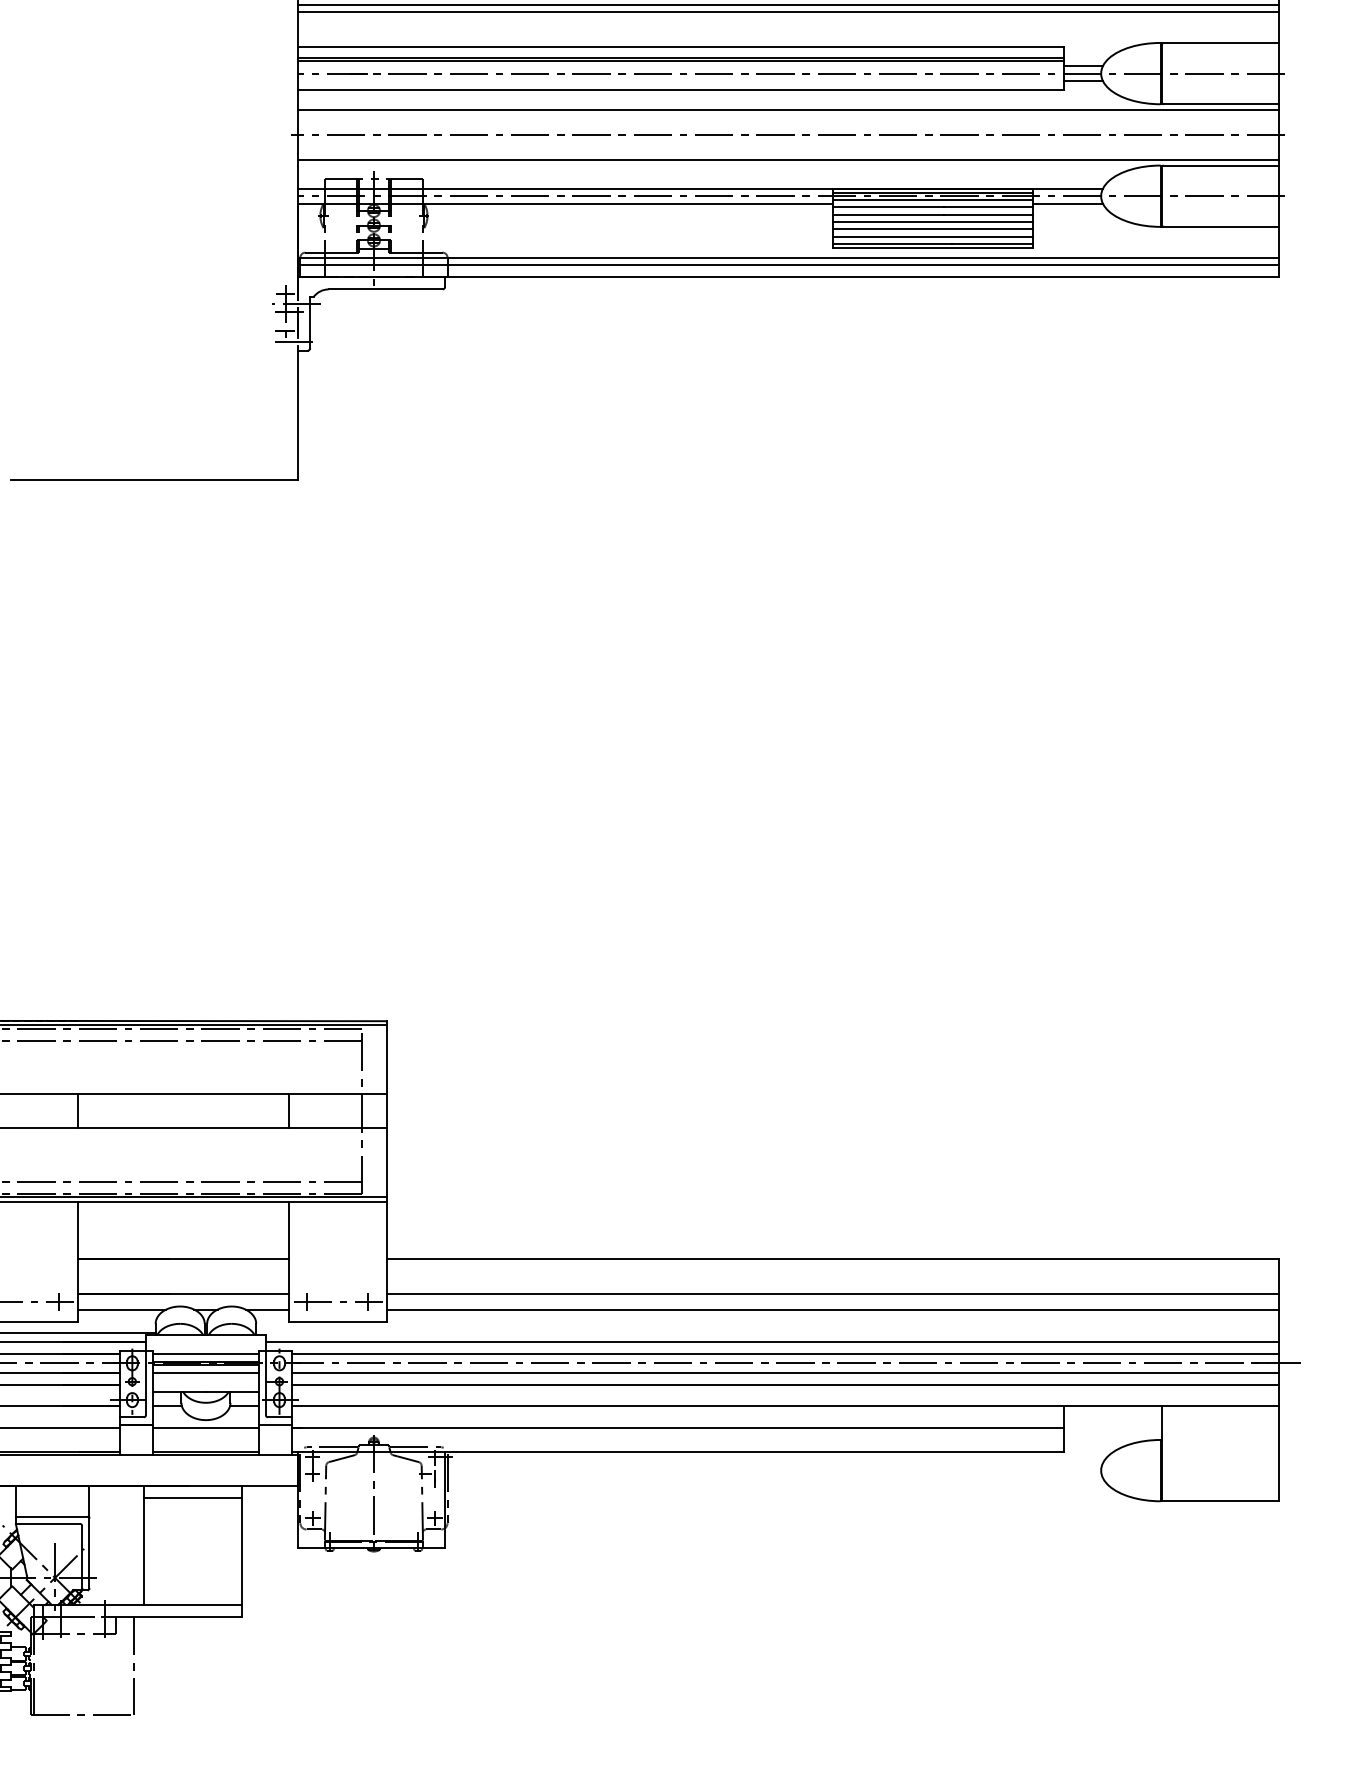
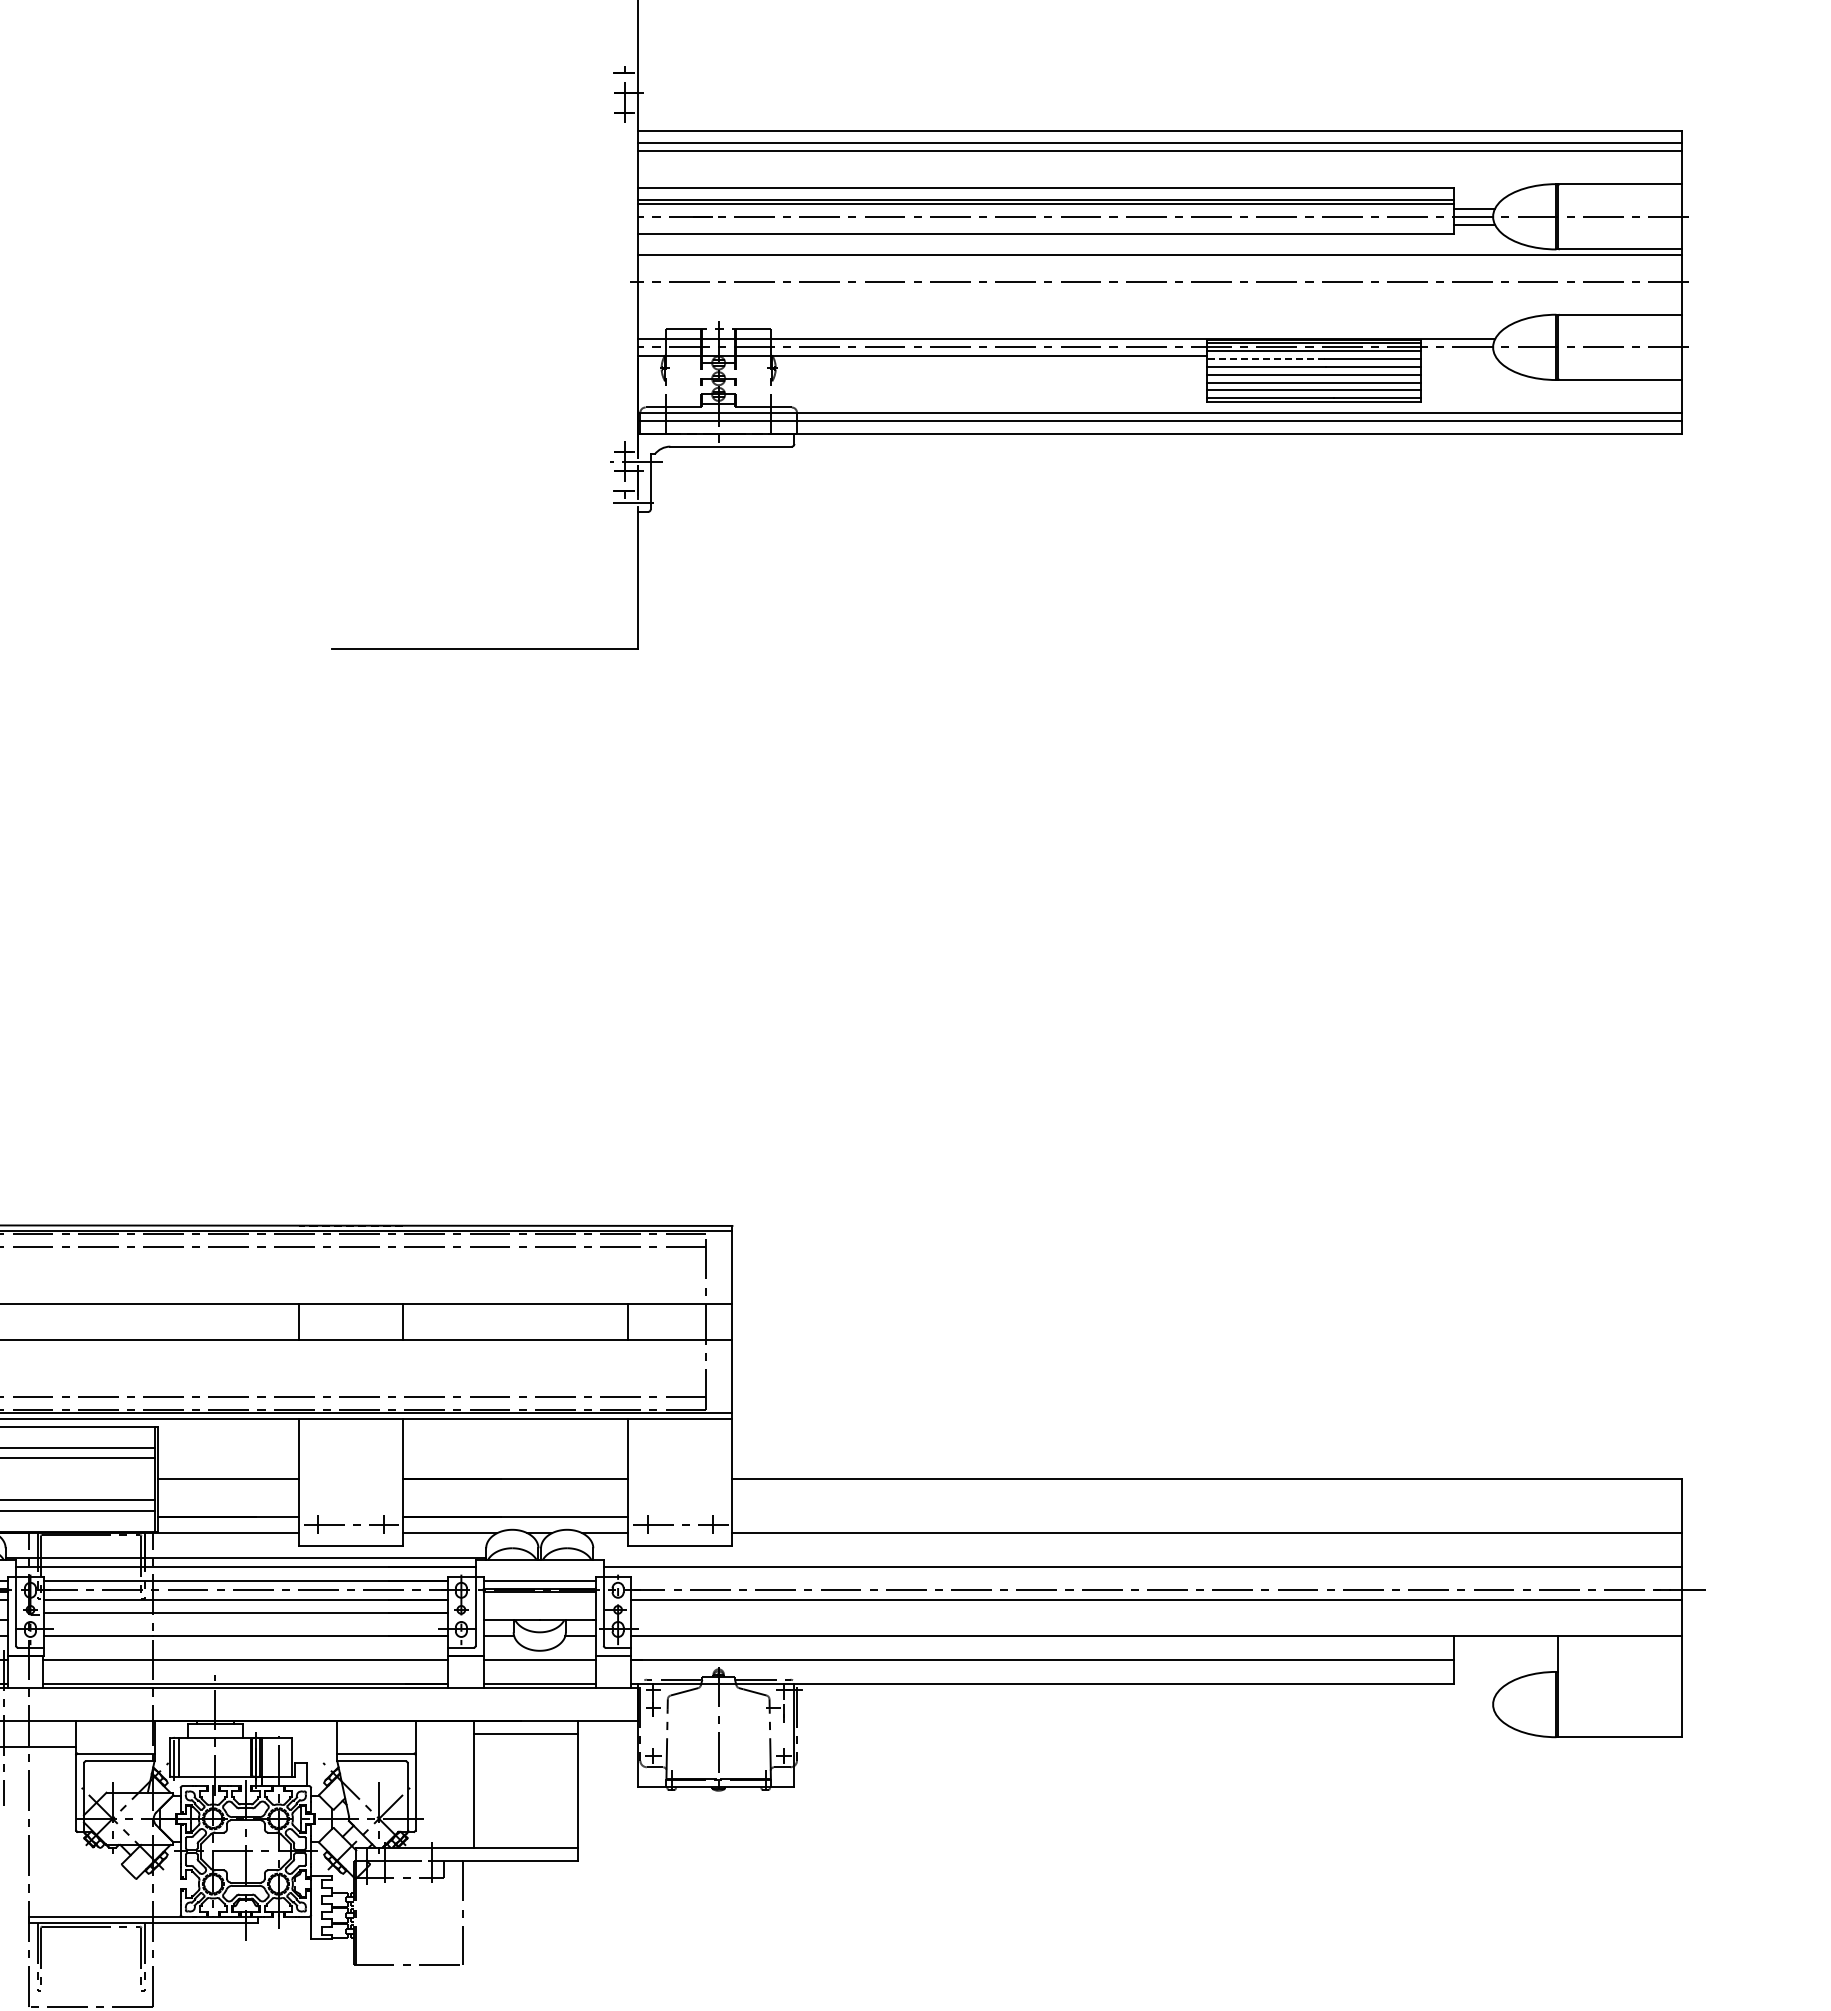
line: (787, 159) -> (1159, 308), removed
line: (1067, 203) -> (1457, 355), removed
line: (887, 207) -> (1265, 359), solid -> dashed
line: (832, 1294) -> (1207, 1516), removed
line: (785, 1354) -> (1156, 1580), removed
line: (205, 1372) -> (539, 1600), removed
line: (785, 1385) -> (1156, 1613), removed

